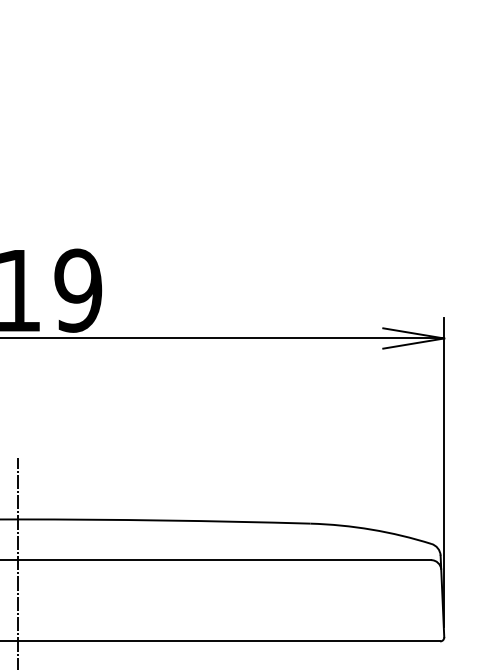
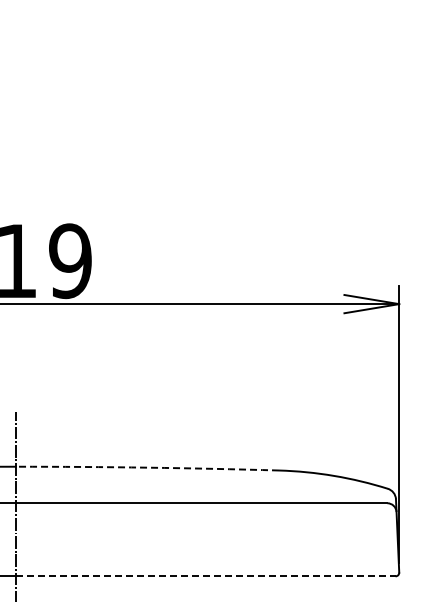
arc: (164, 520) -> (147, 467), solid -> dashed
line: (229, 641) -> (206, 576), solid -> dashed

